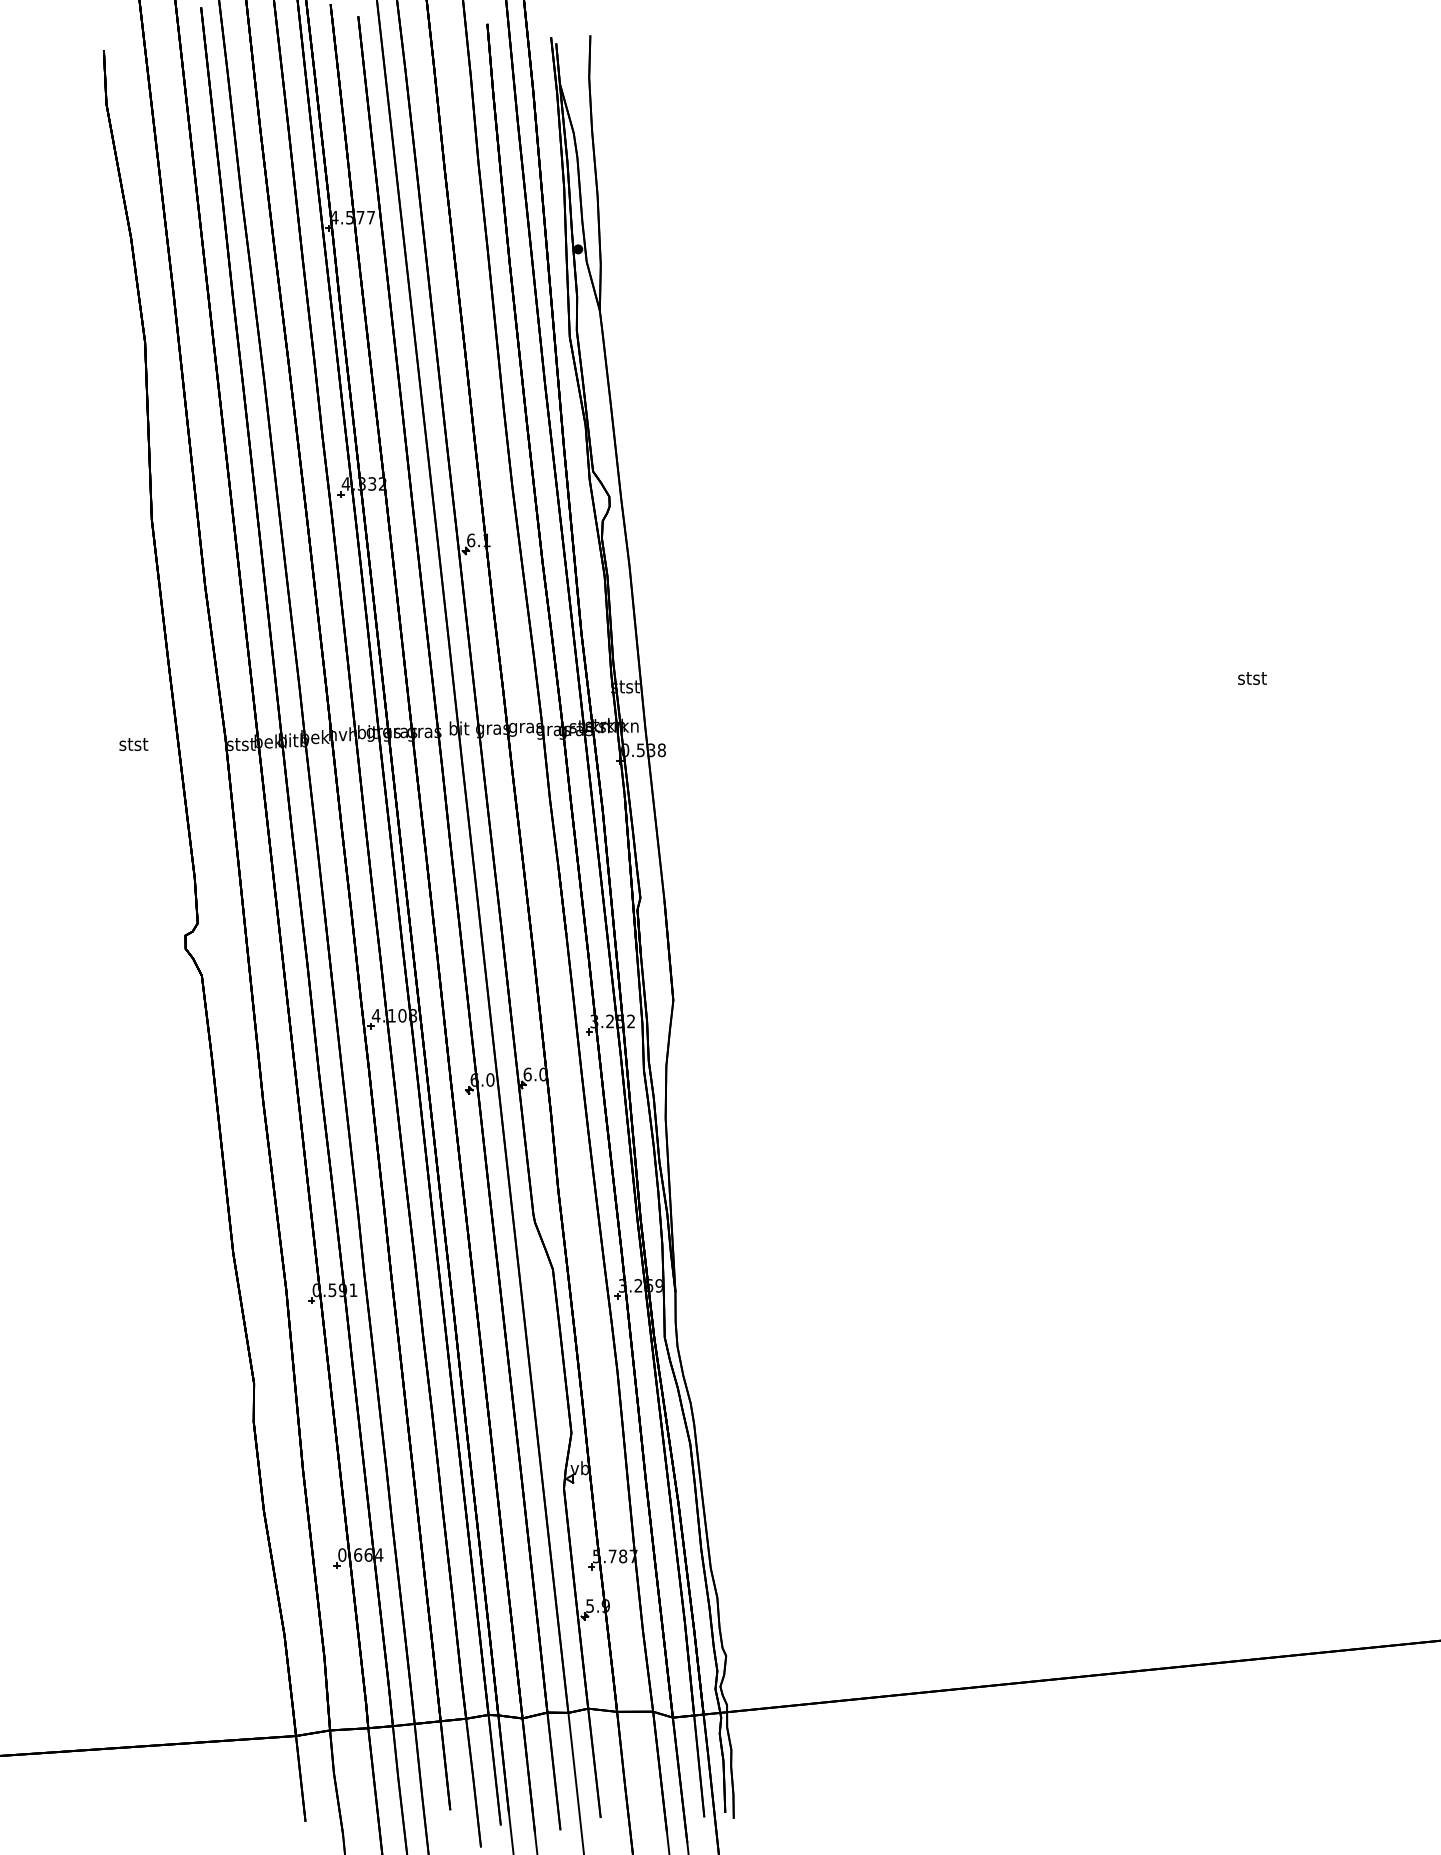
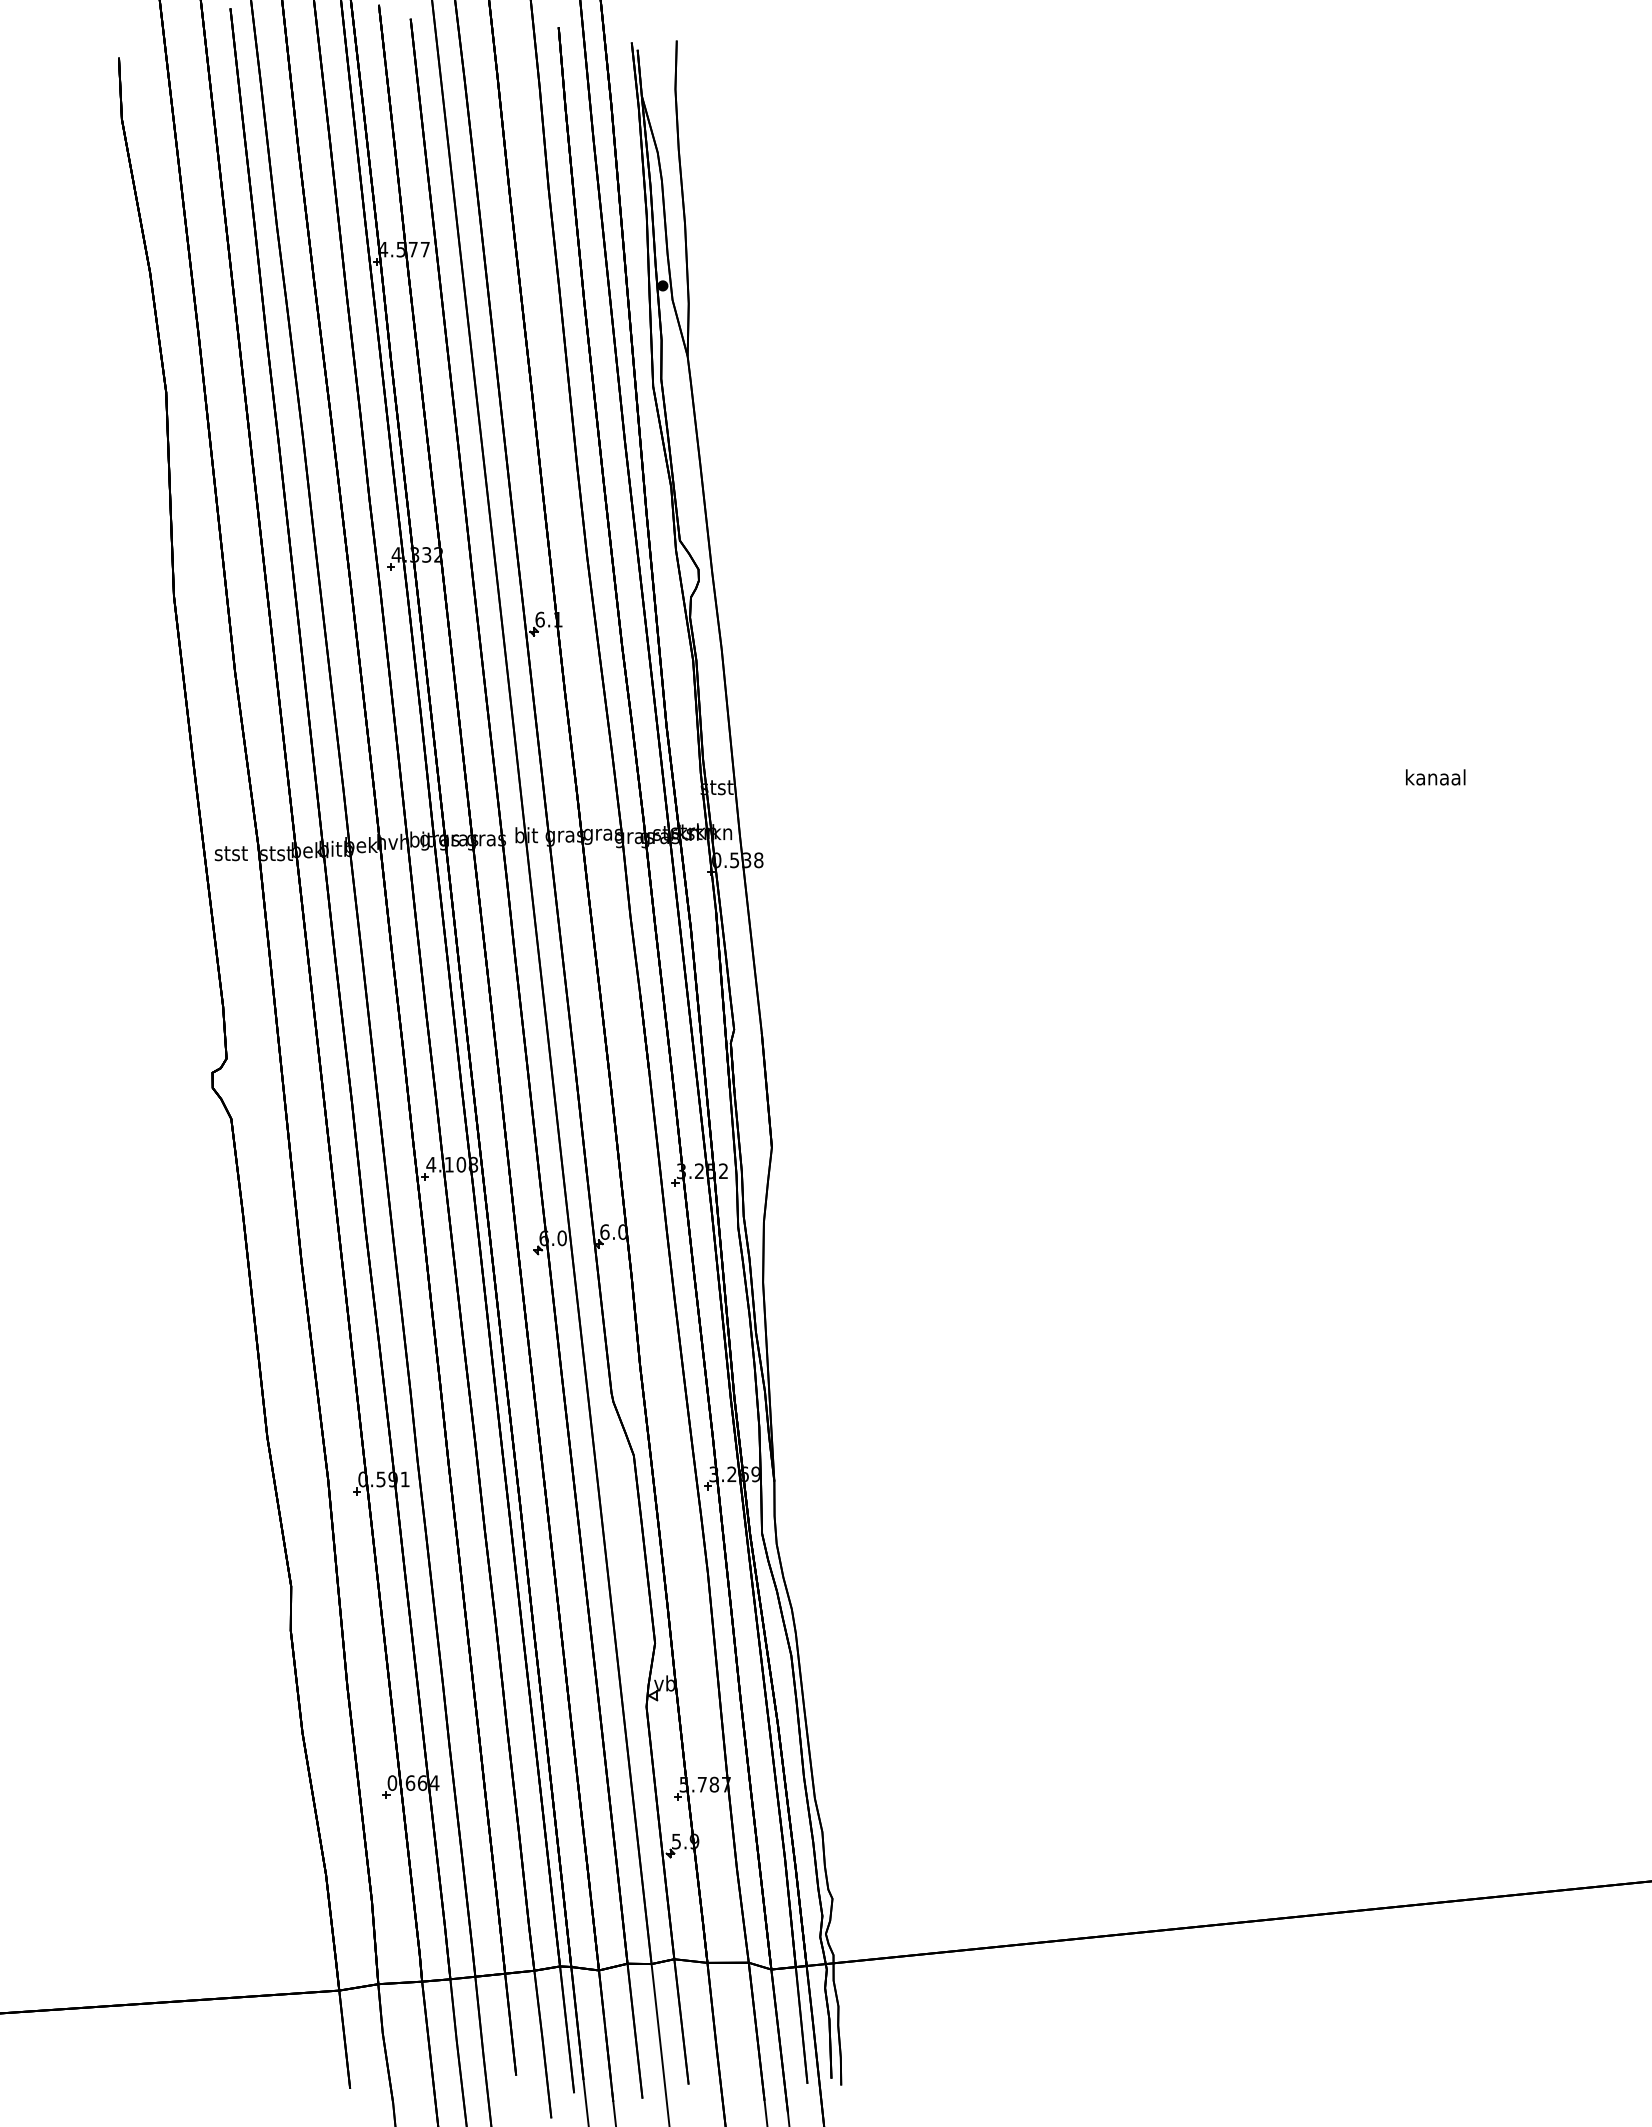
text: (1252, 678) -> (1435, 777), stst -> kanaal
text: (133, 744) -> (230, 853), moved

